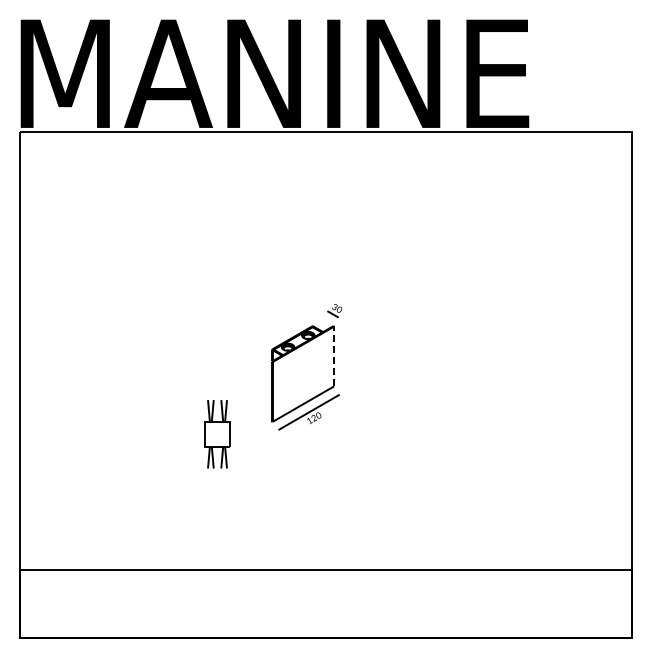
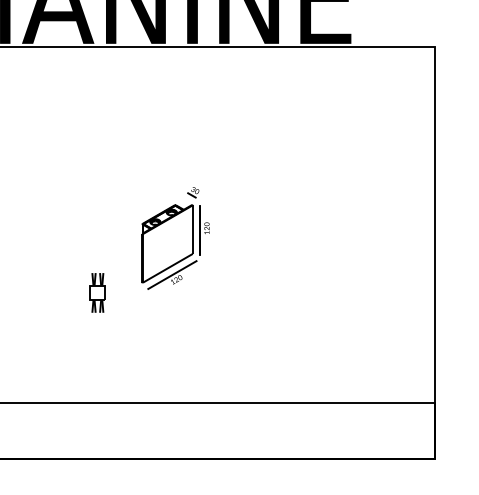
line: (334, 356) -> (193, 229), dashed -> solid
part: (348, 357) -> (204, 230), added
part: (216, 434) -> (97, 293), size x0.71

